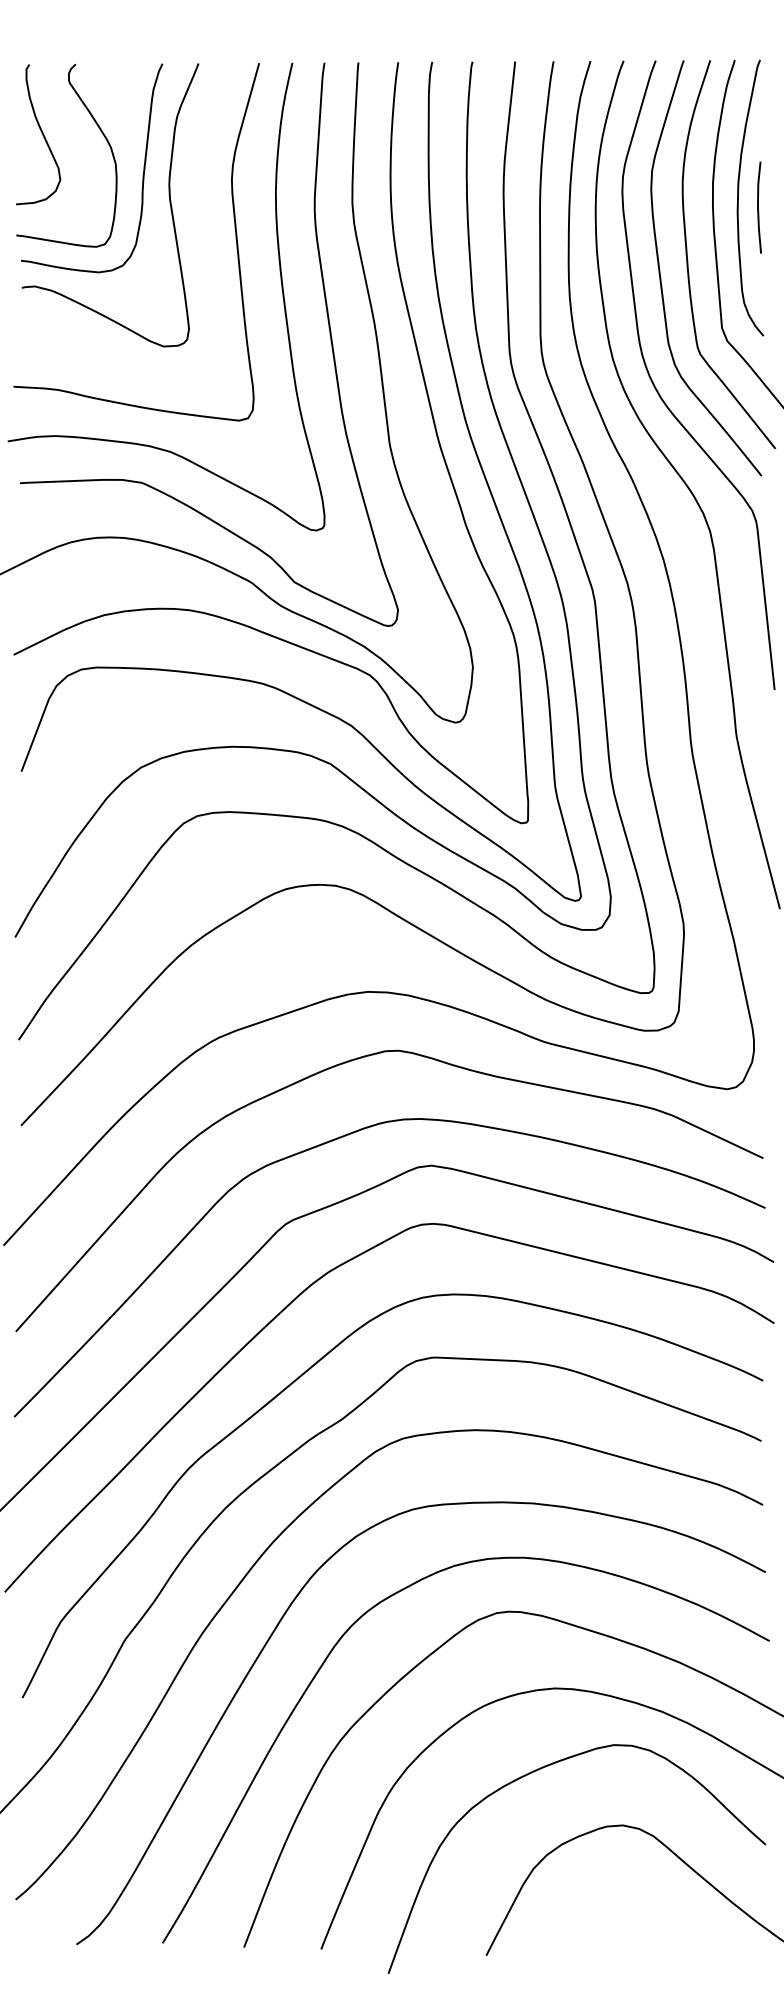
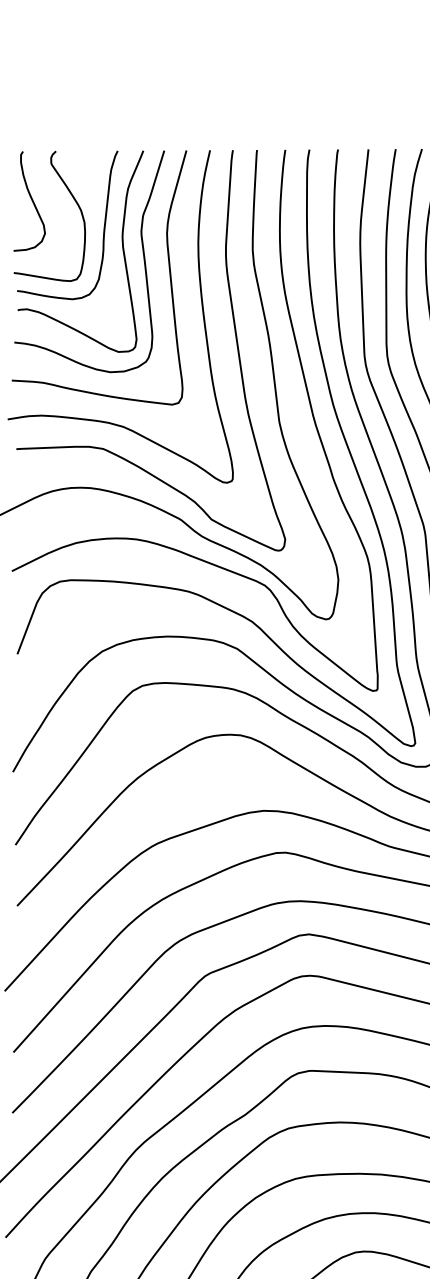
curve: (198, 212) -> (143, 256), added

